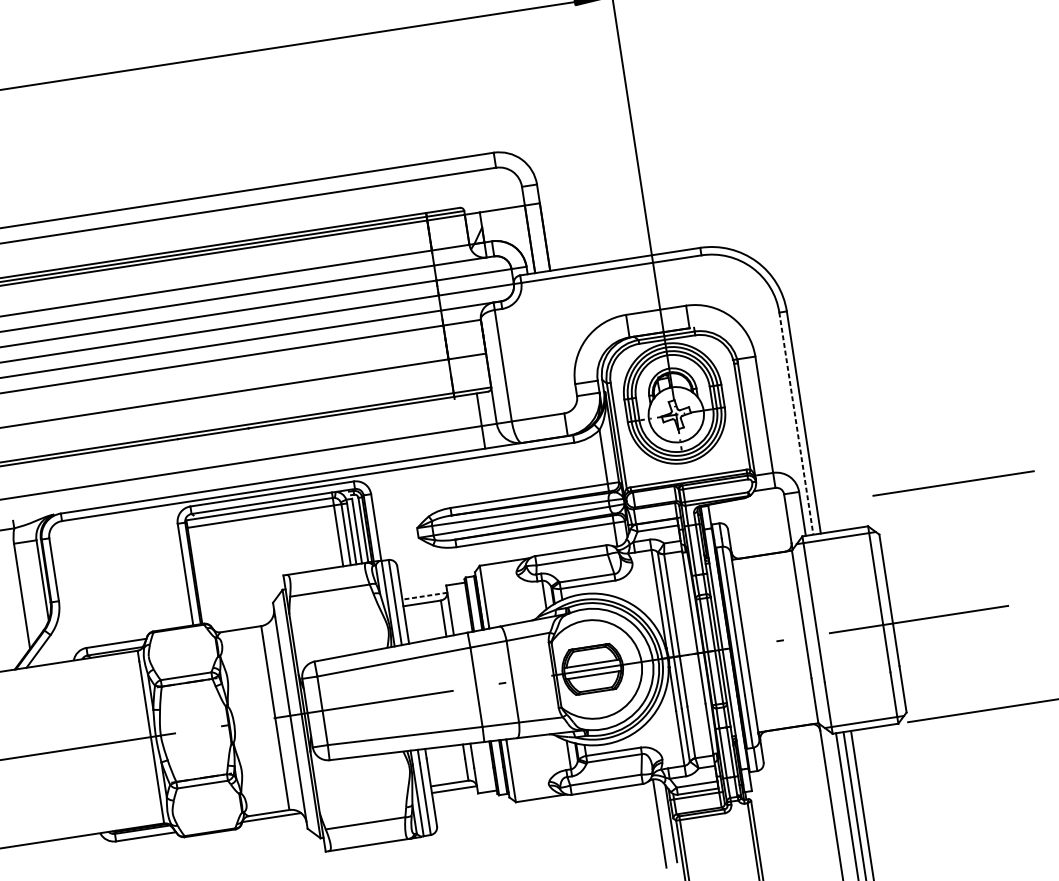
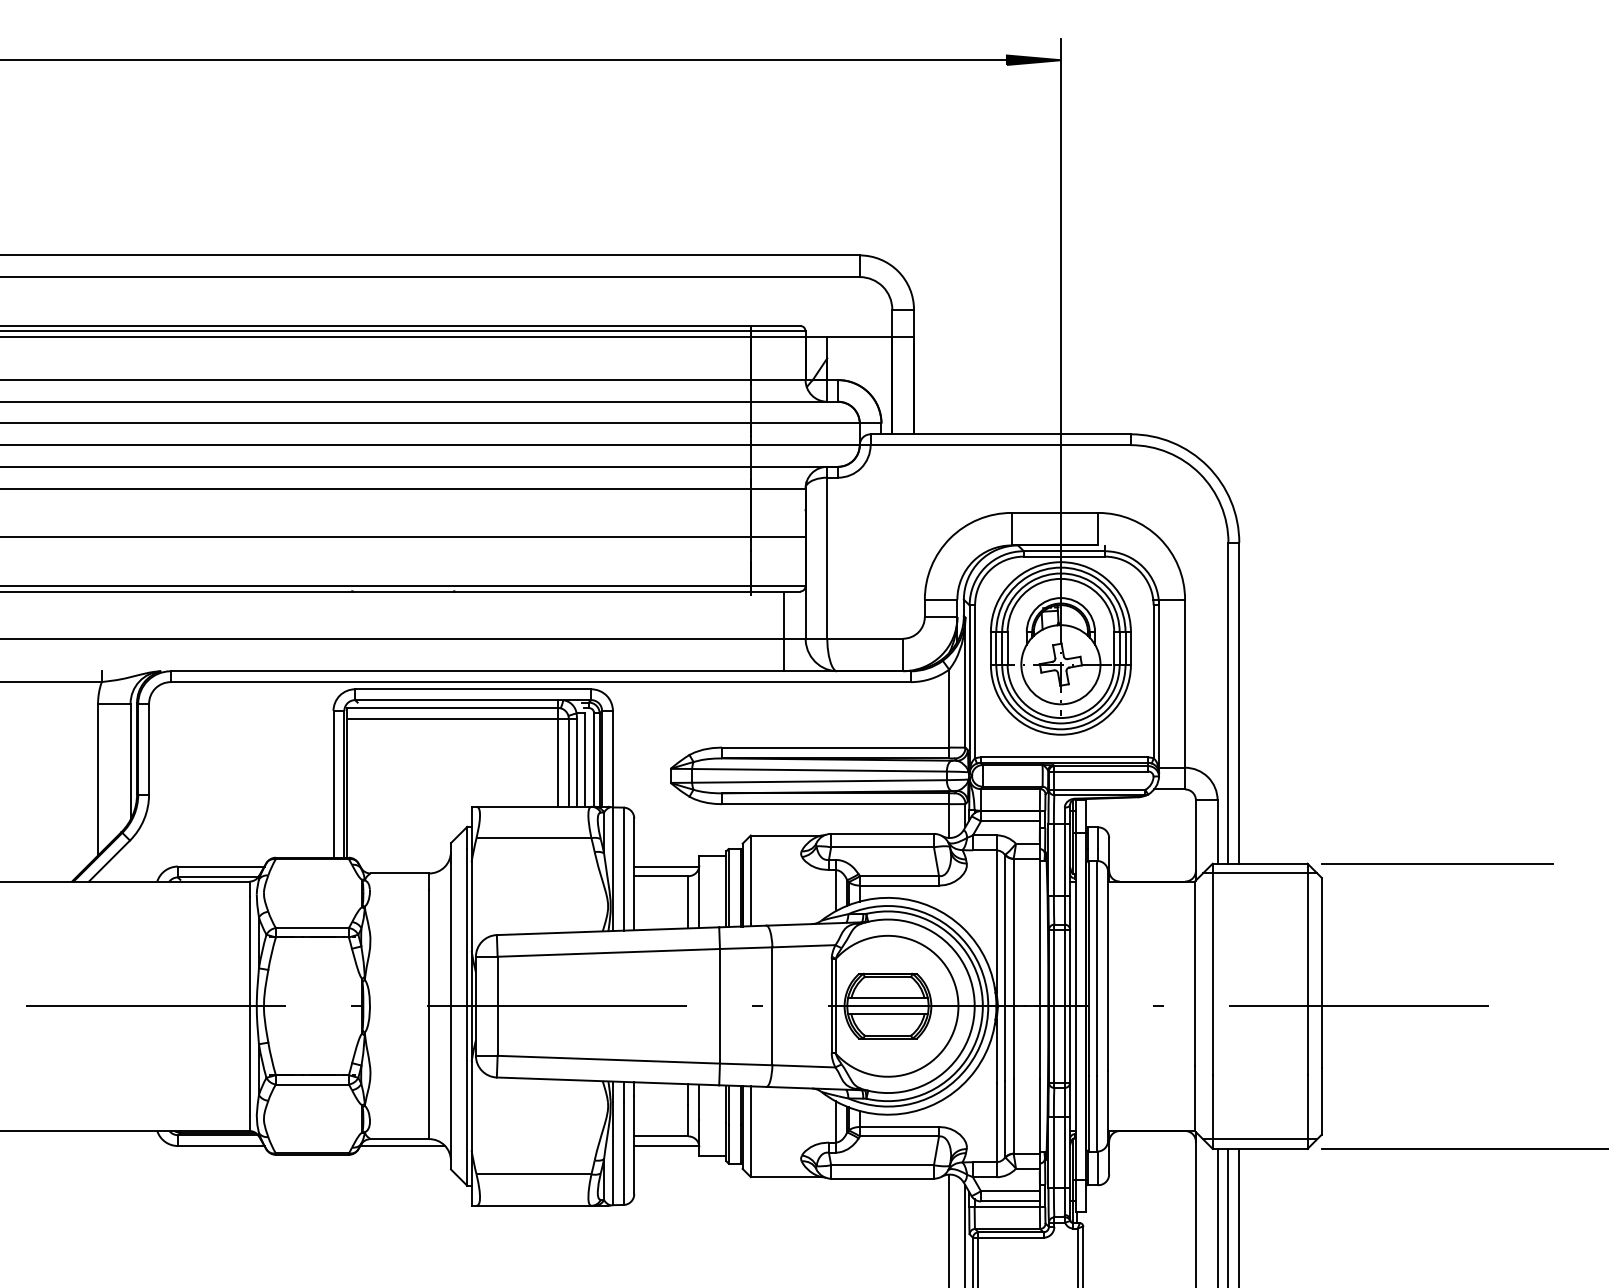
line: (796, 423) -> (1228, 703), dashed -> solid
line: (953, 483) -> (1437, 863), moved
line: (424, 596) -> (666, 866), dashed -> solid

